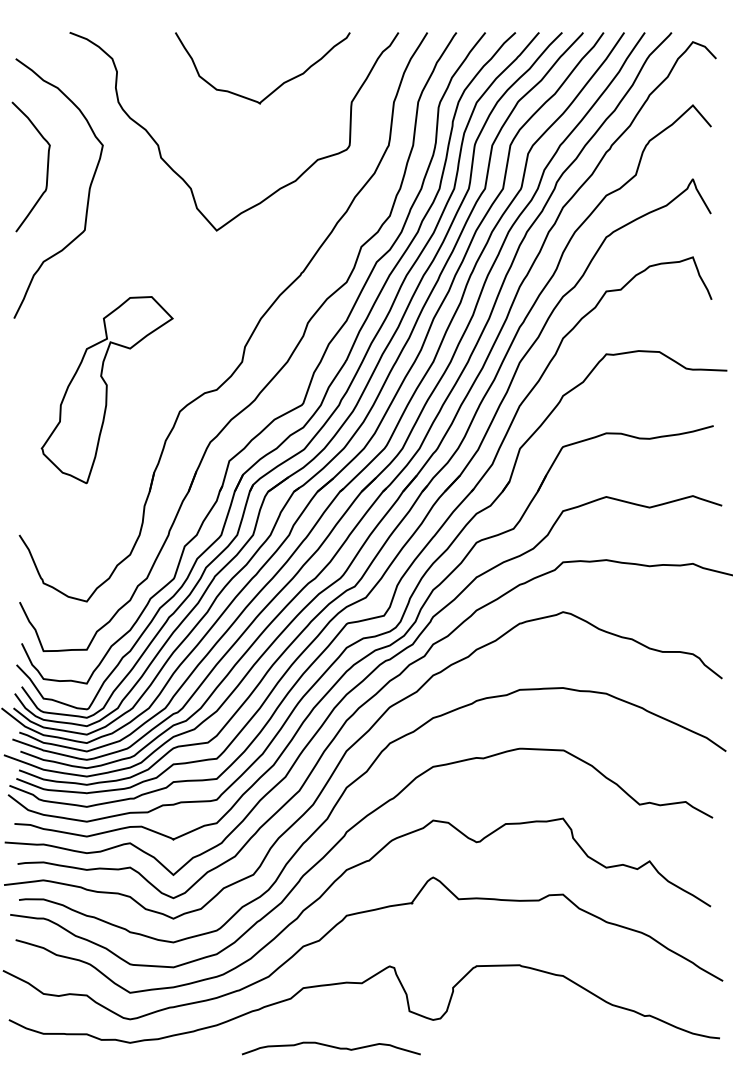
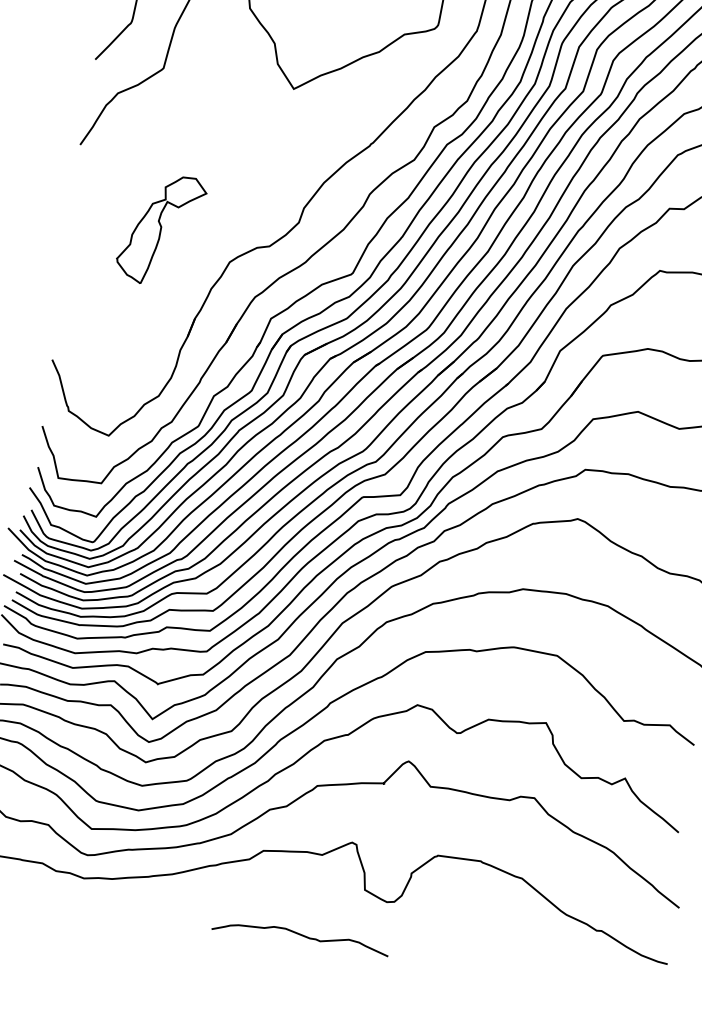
part: (106, 390) -> (160, 230), size x0.6
curve: (331, 1047) -> (301, 935), moved

